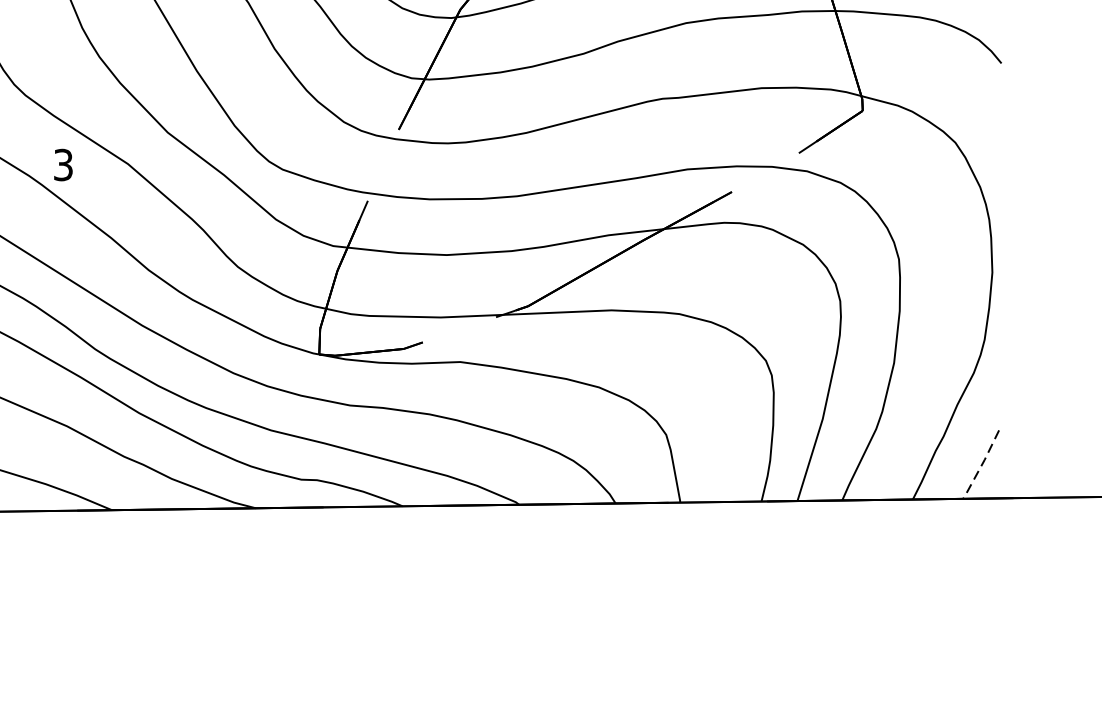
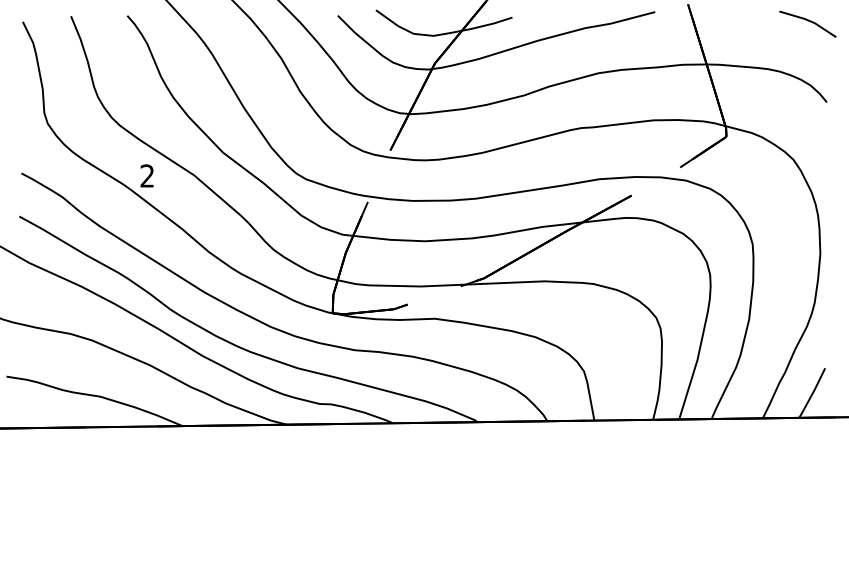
text: (63, 164) -> (147, 175), 3 -> 2
line: (981, 466) -> (812, 394), dashed -> solid

